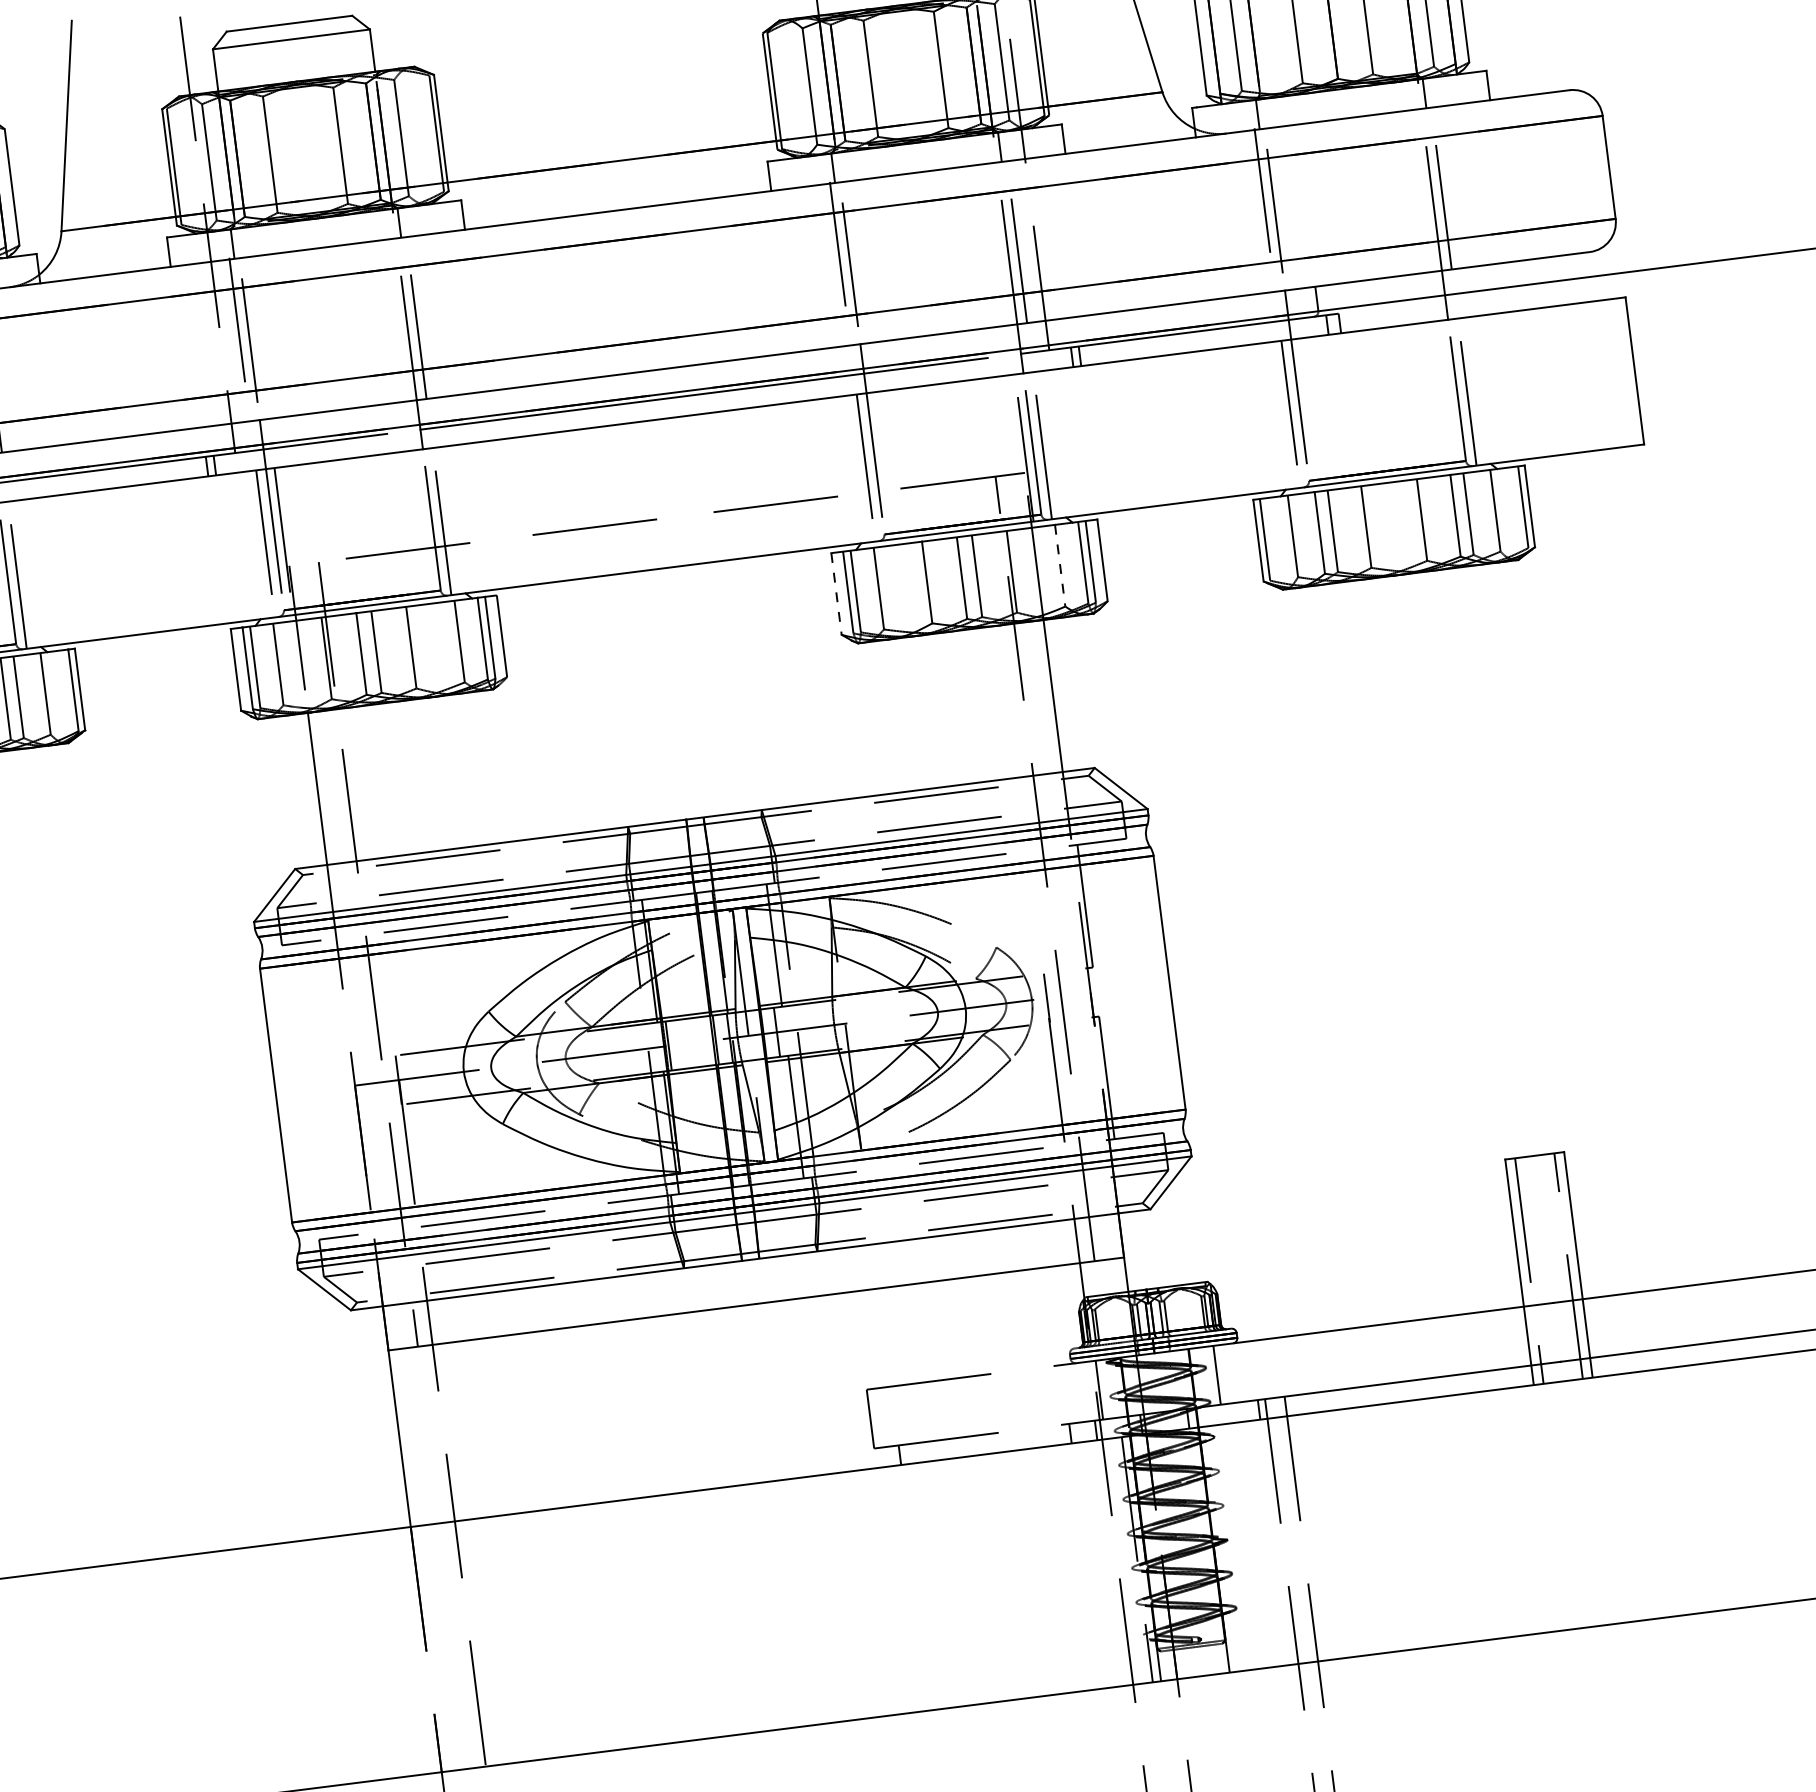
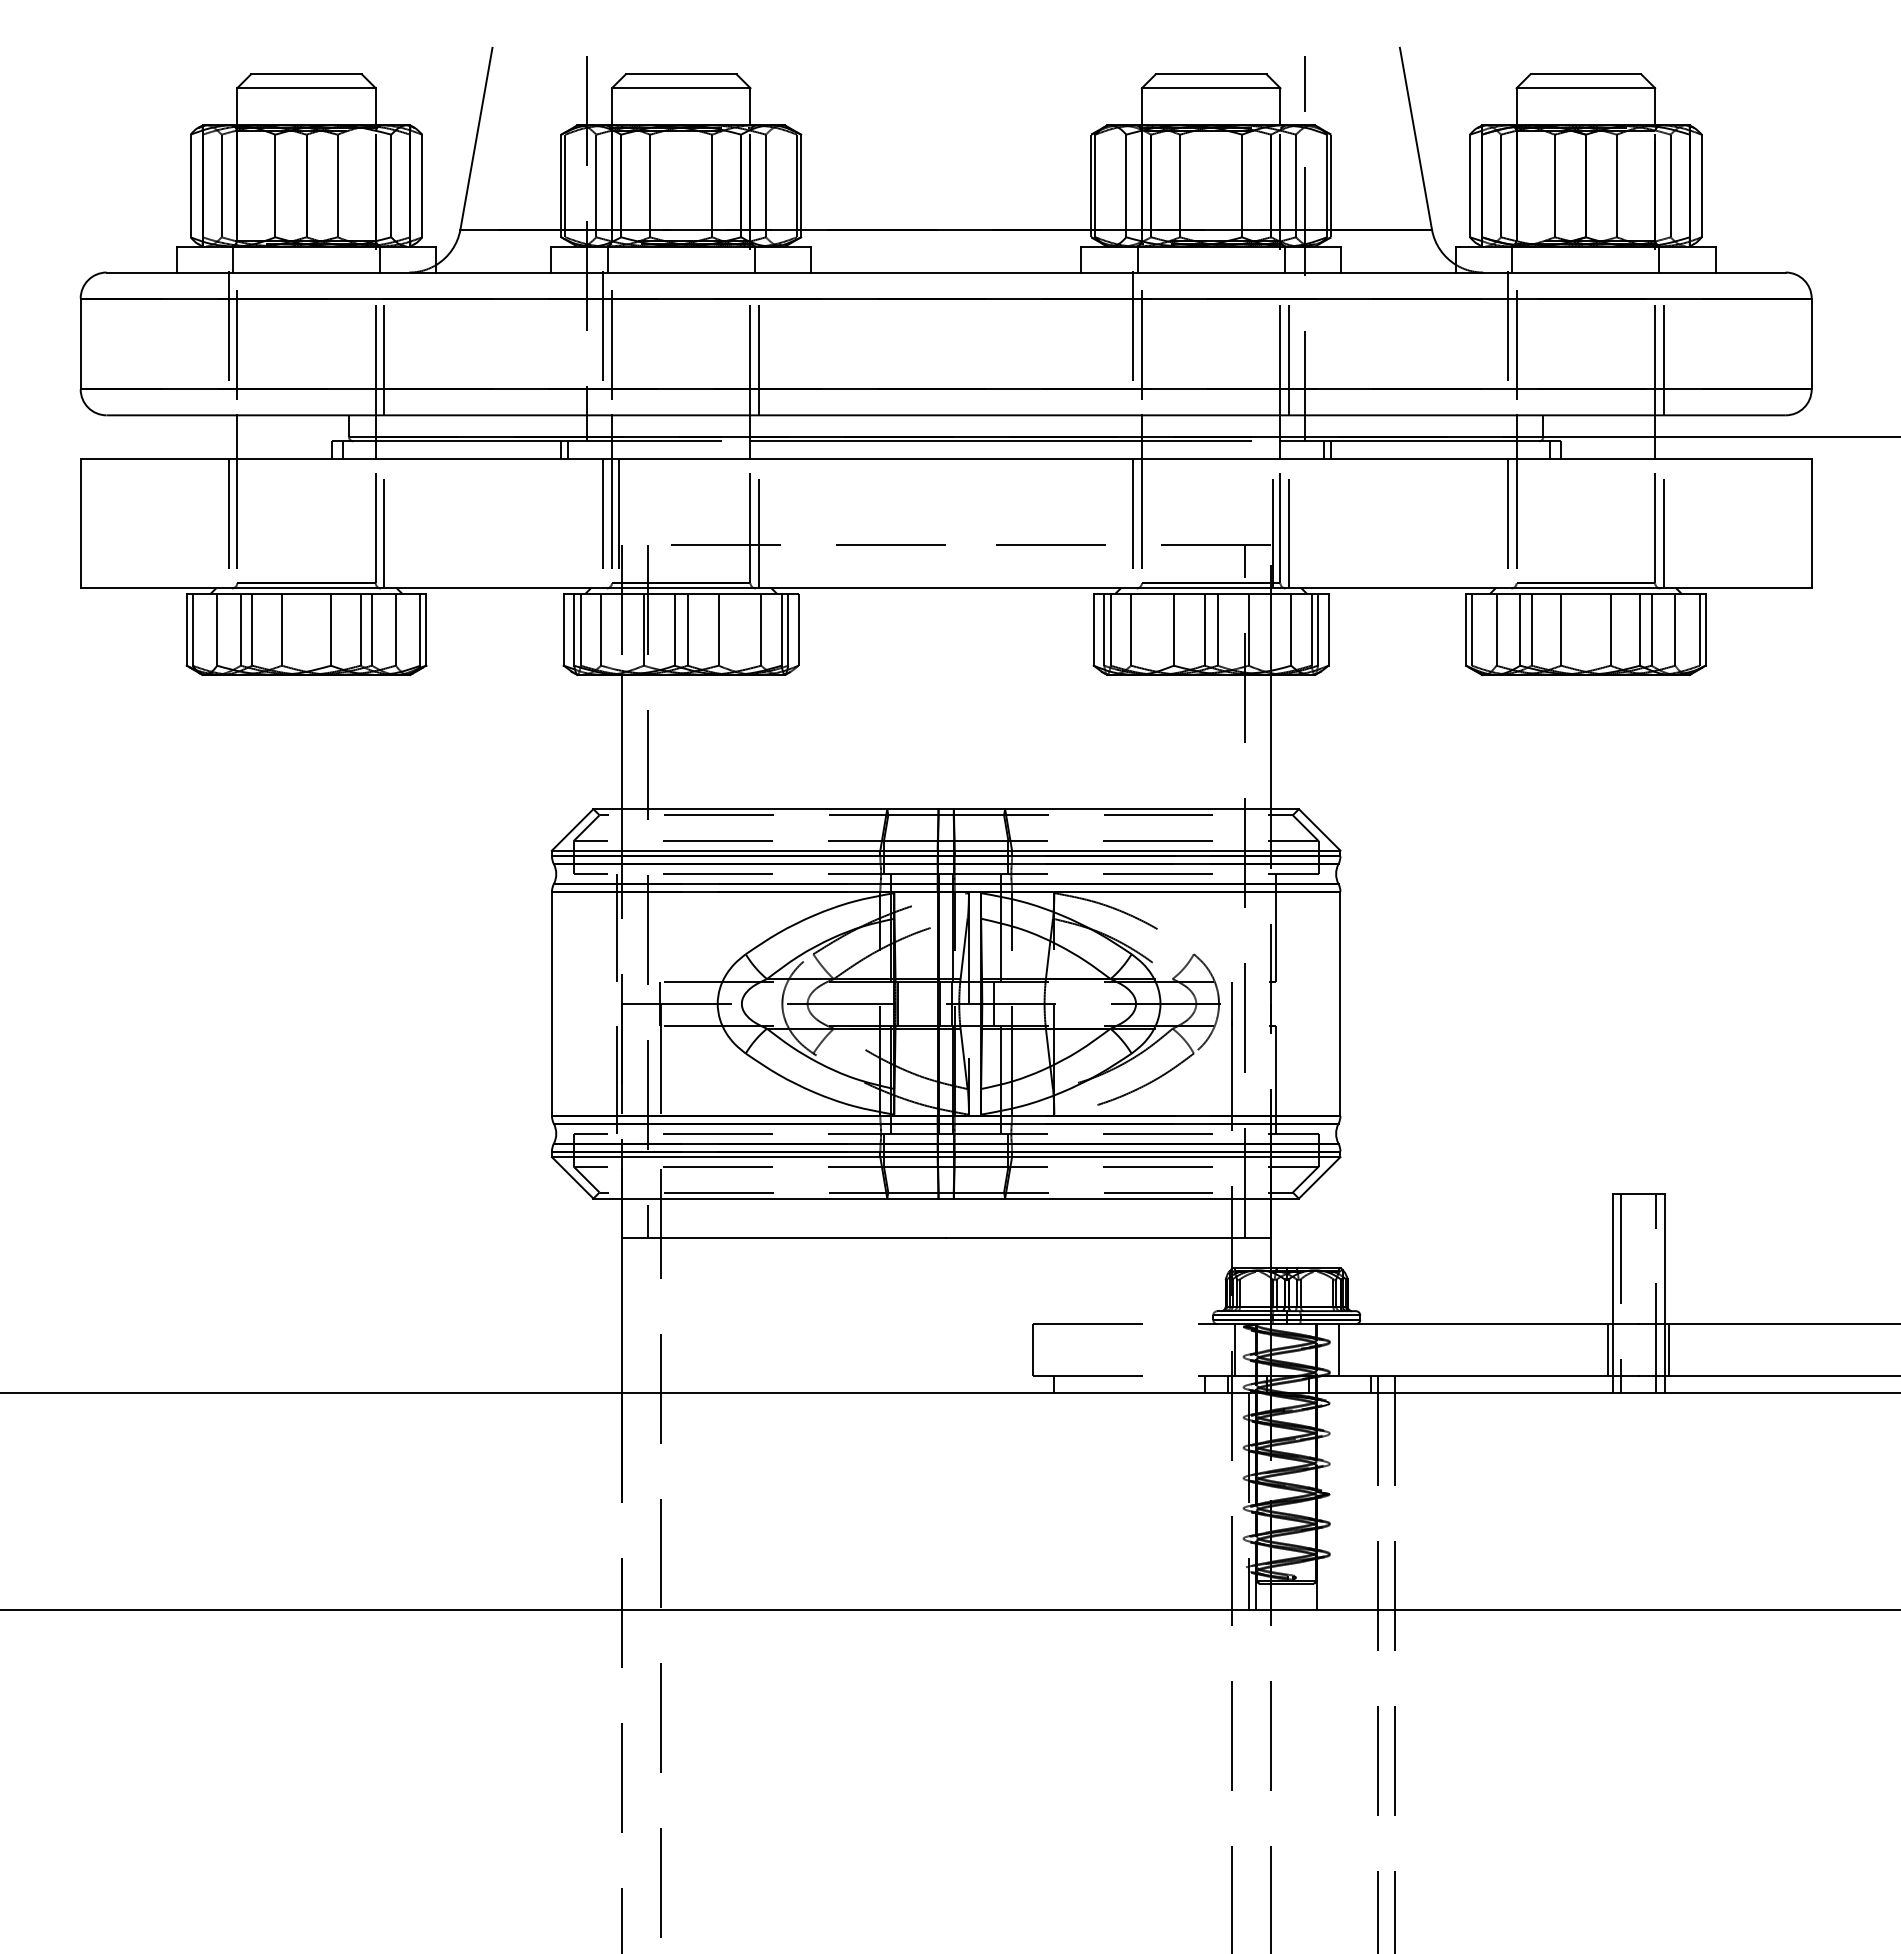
line: (1060, 566) -> (1291, 630), dashed -> solid
line: (836, 594) -> (1093, 630), dashed -> solid
line: (338, 1000) -> (616, 928), added
line: (360, 1172) -> (616, 1079), added
line: (1590, 1328) -> (1668, 1350), added
line: (1522, 1337) -> (1608, 1350), added

